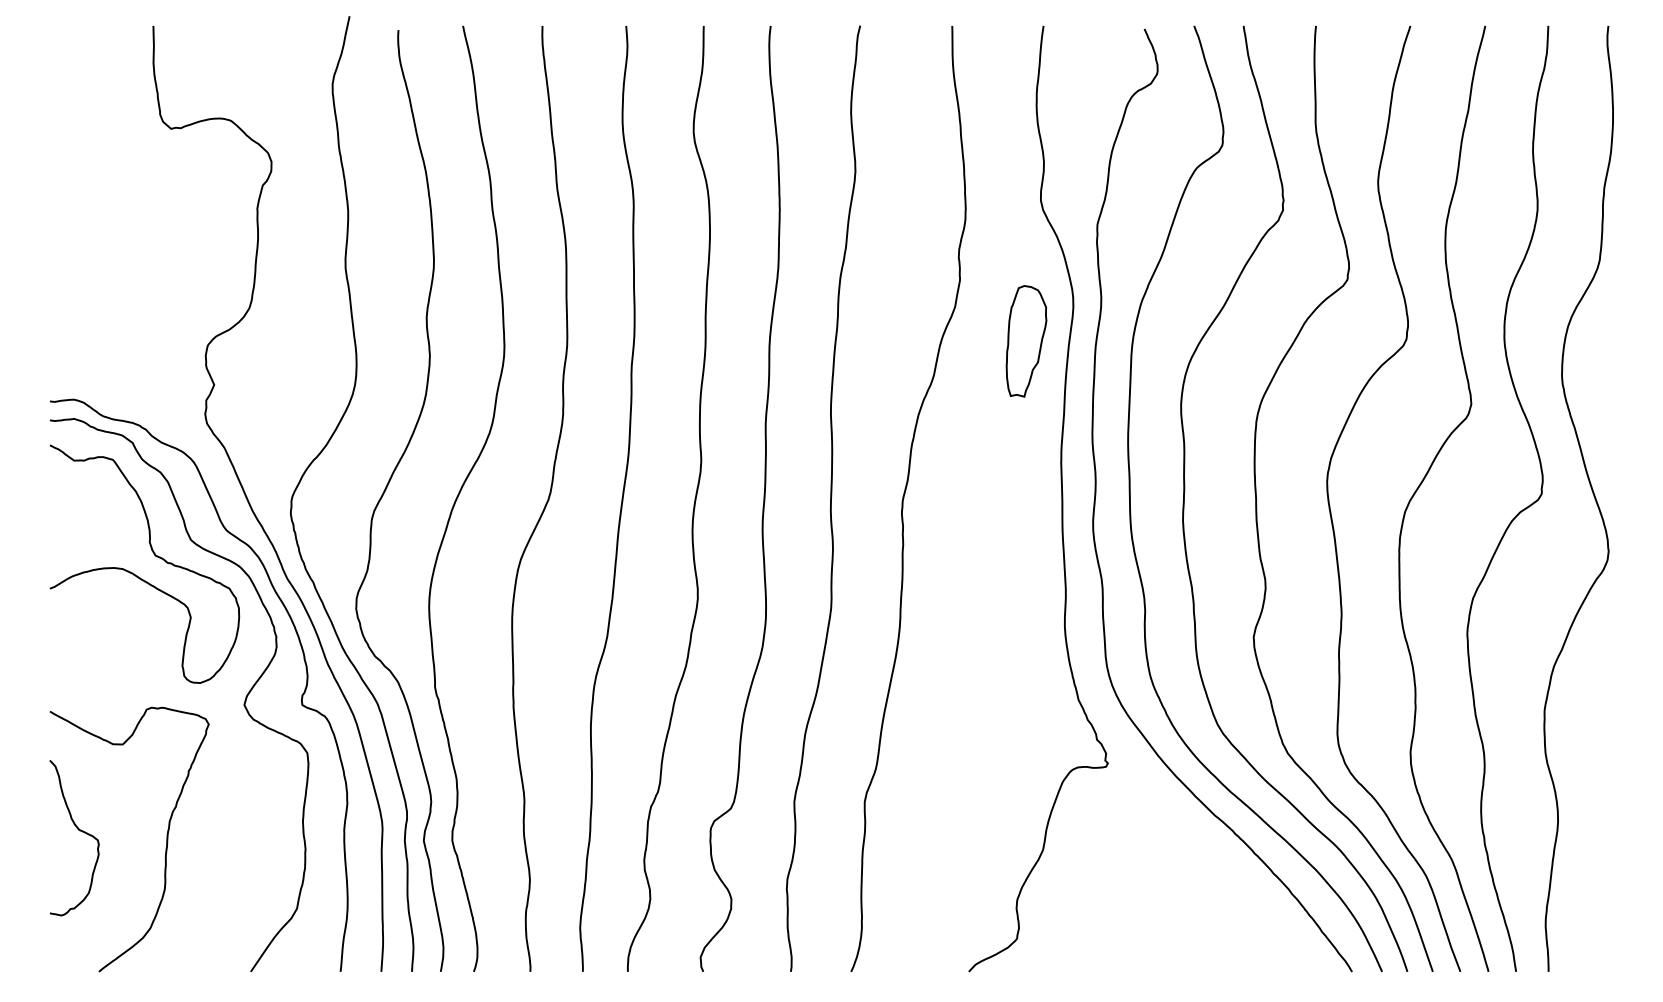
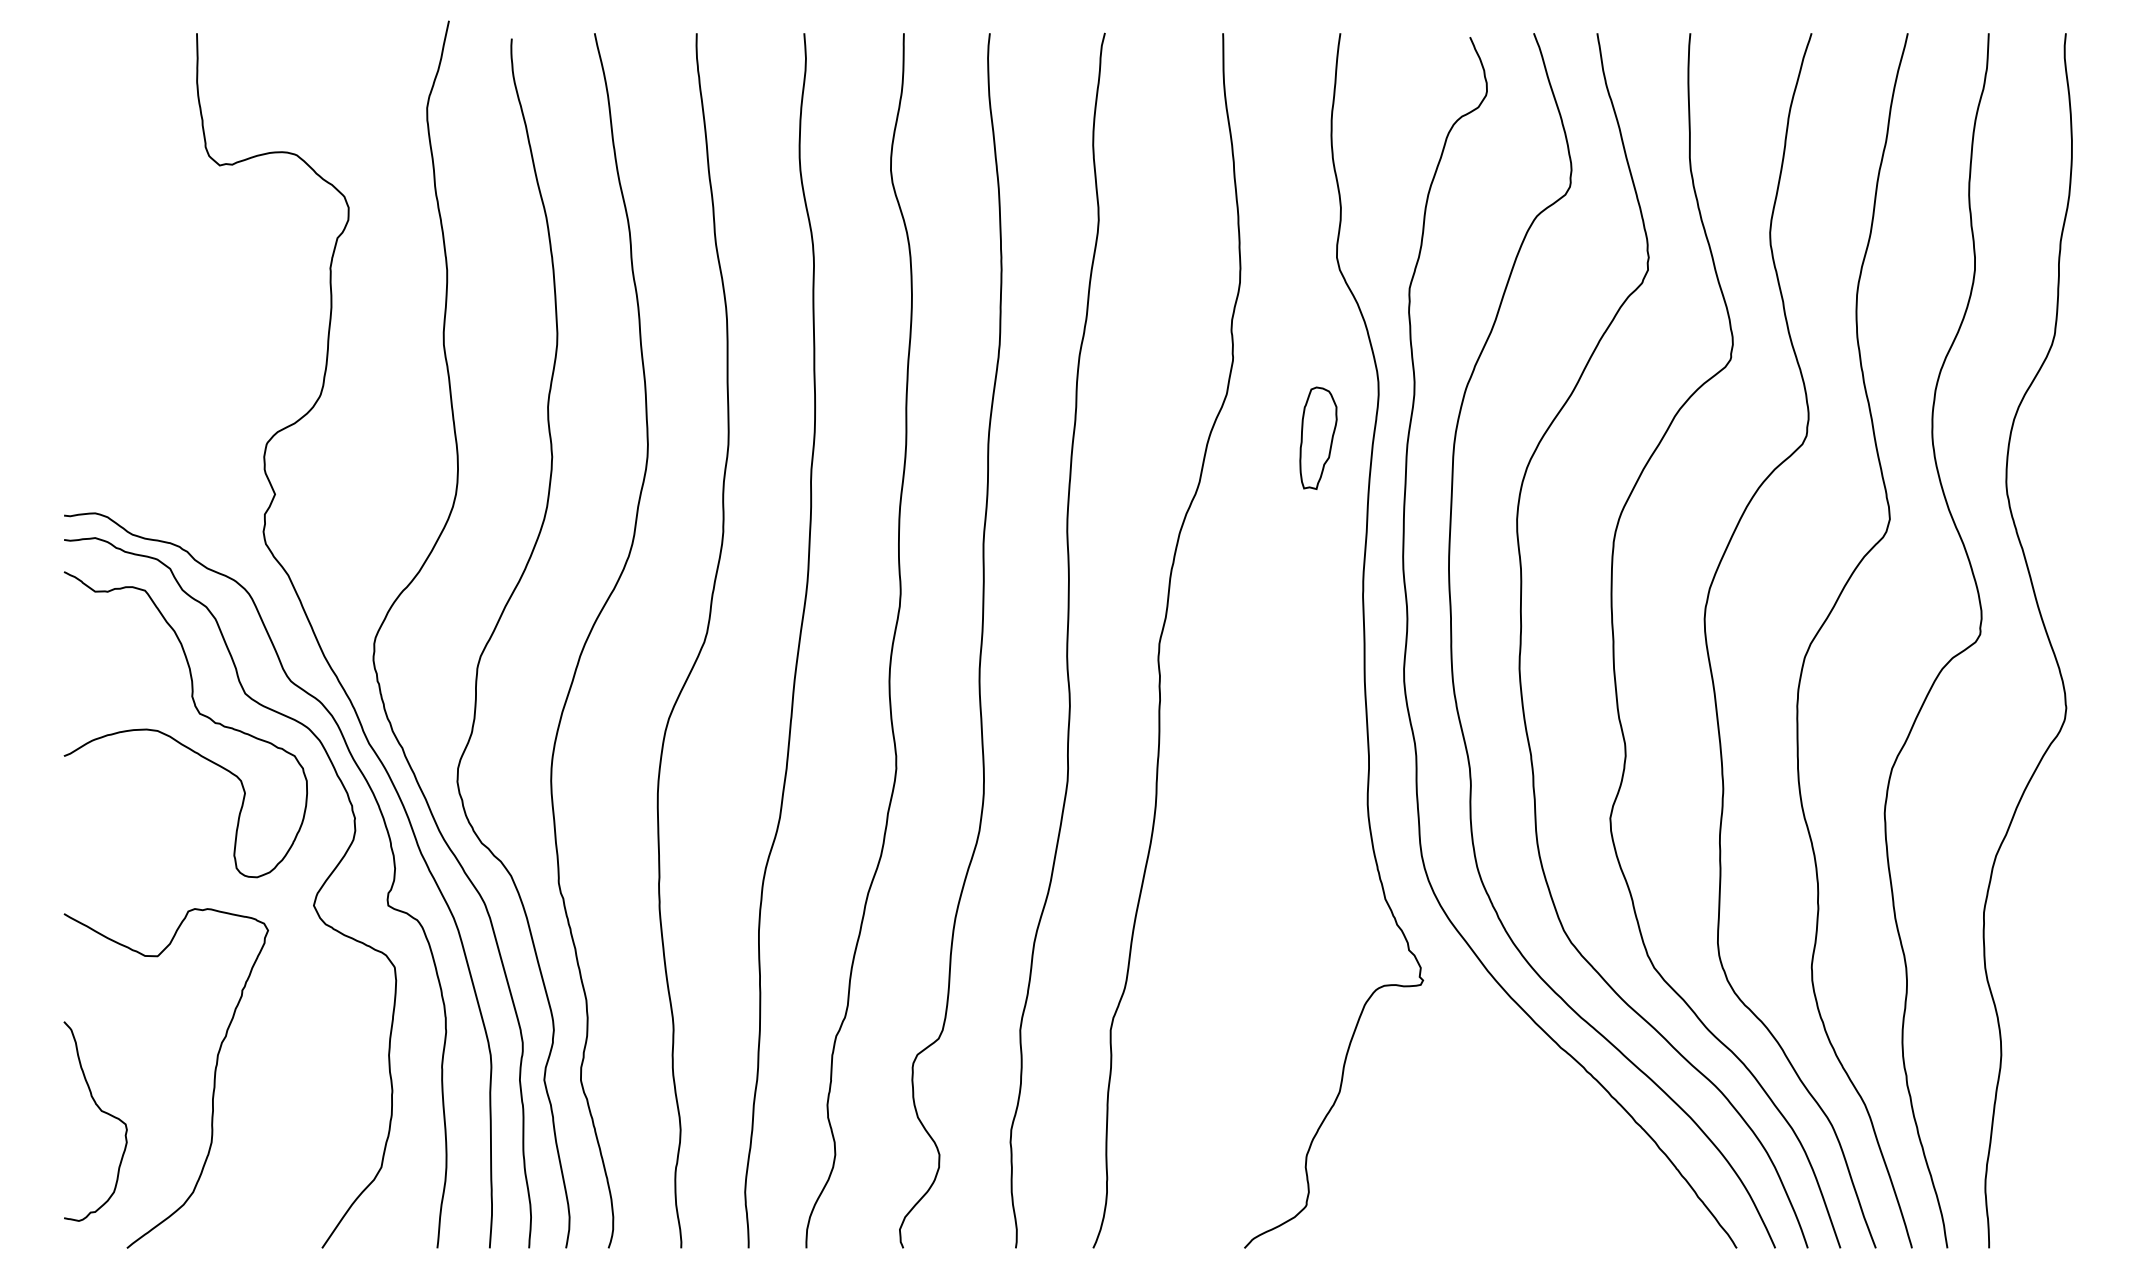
part: (1026, 340) -> (1318, 437), size x0.71
curve: (78, 830) -> (100, 1111), moved

